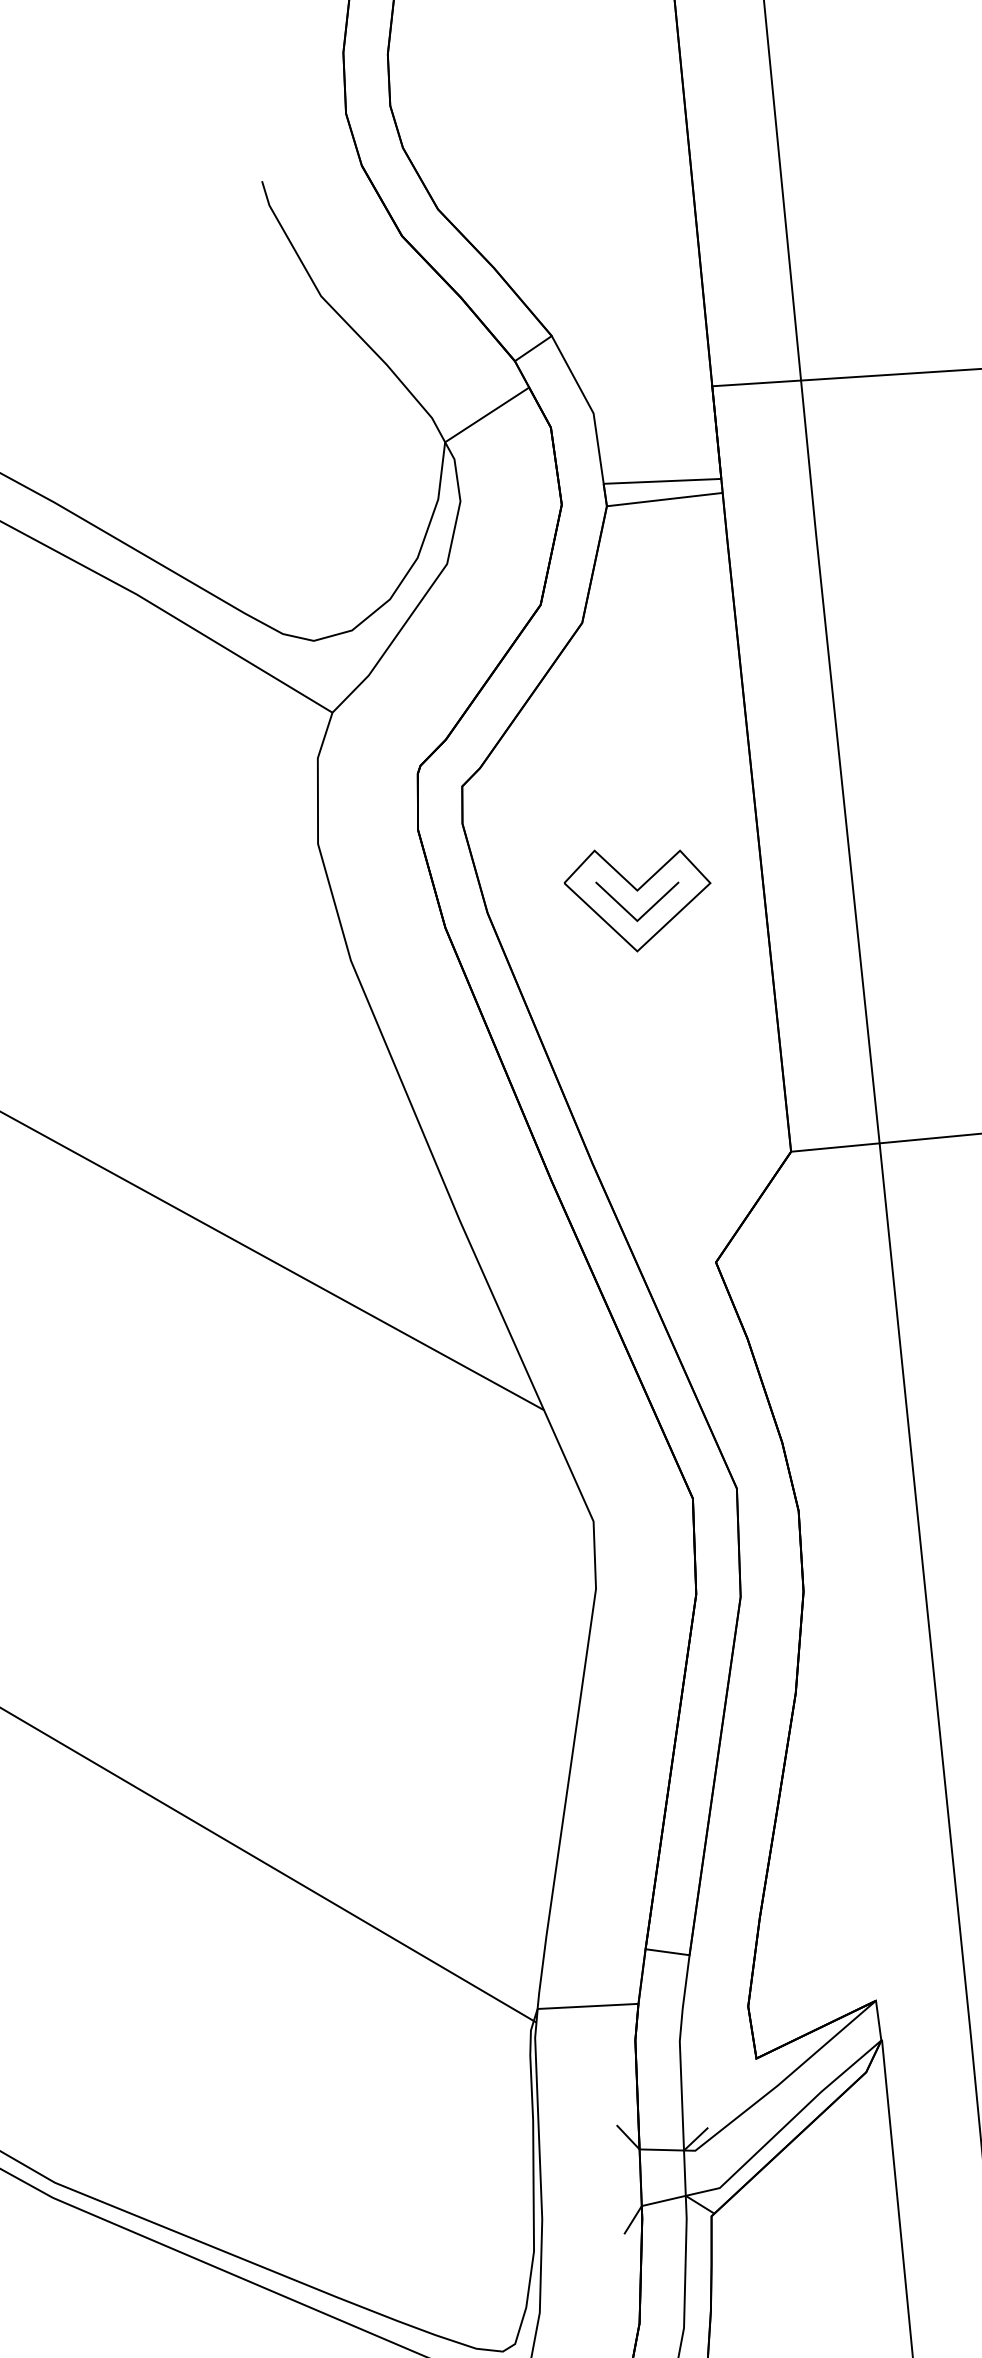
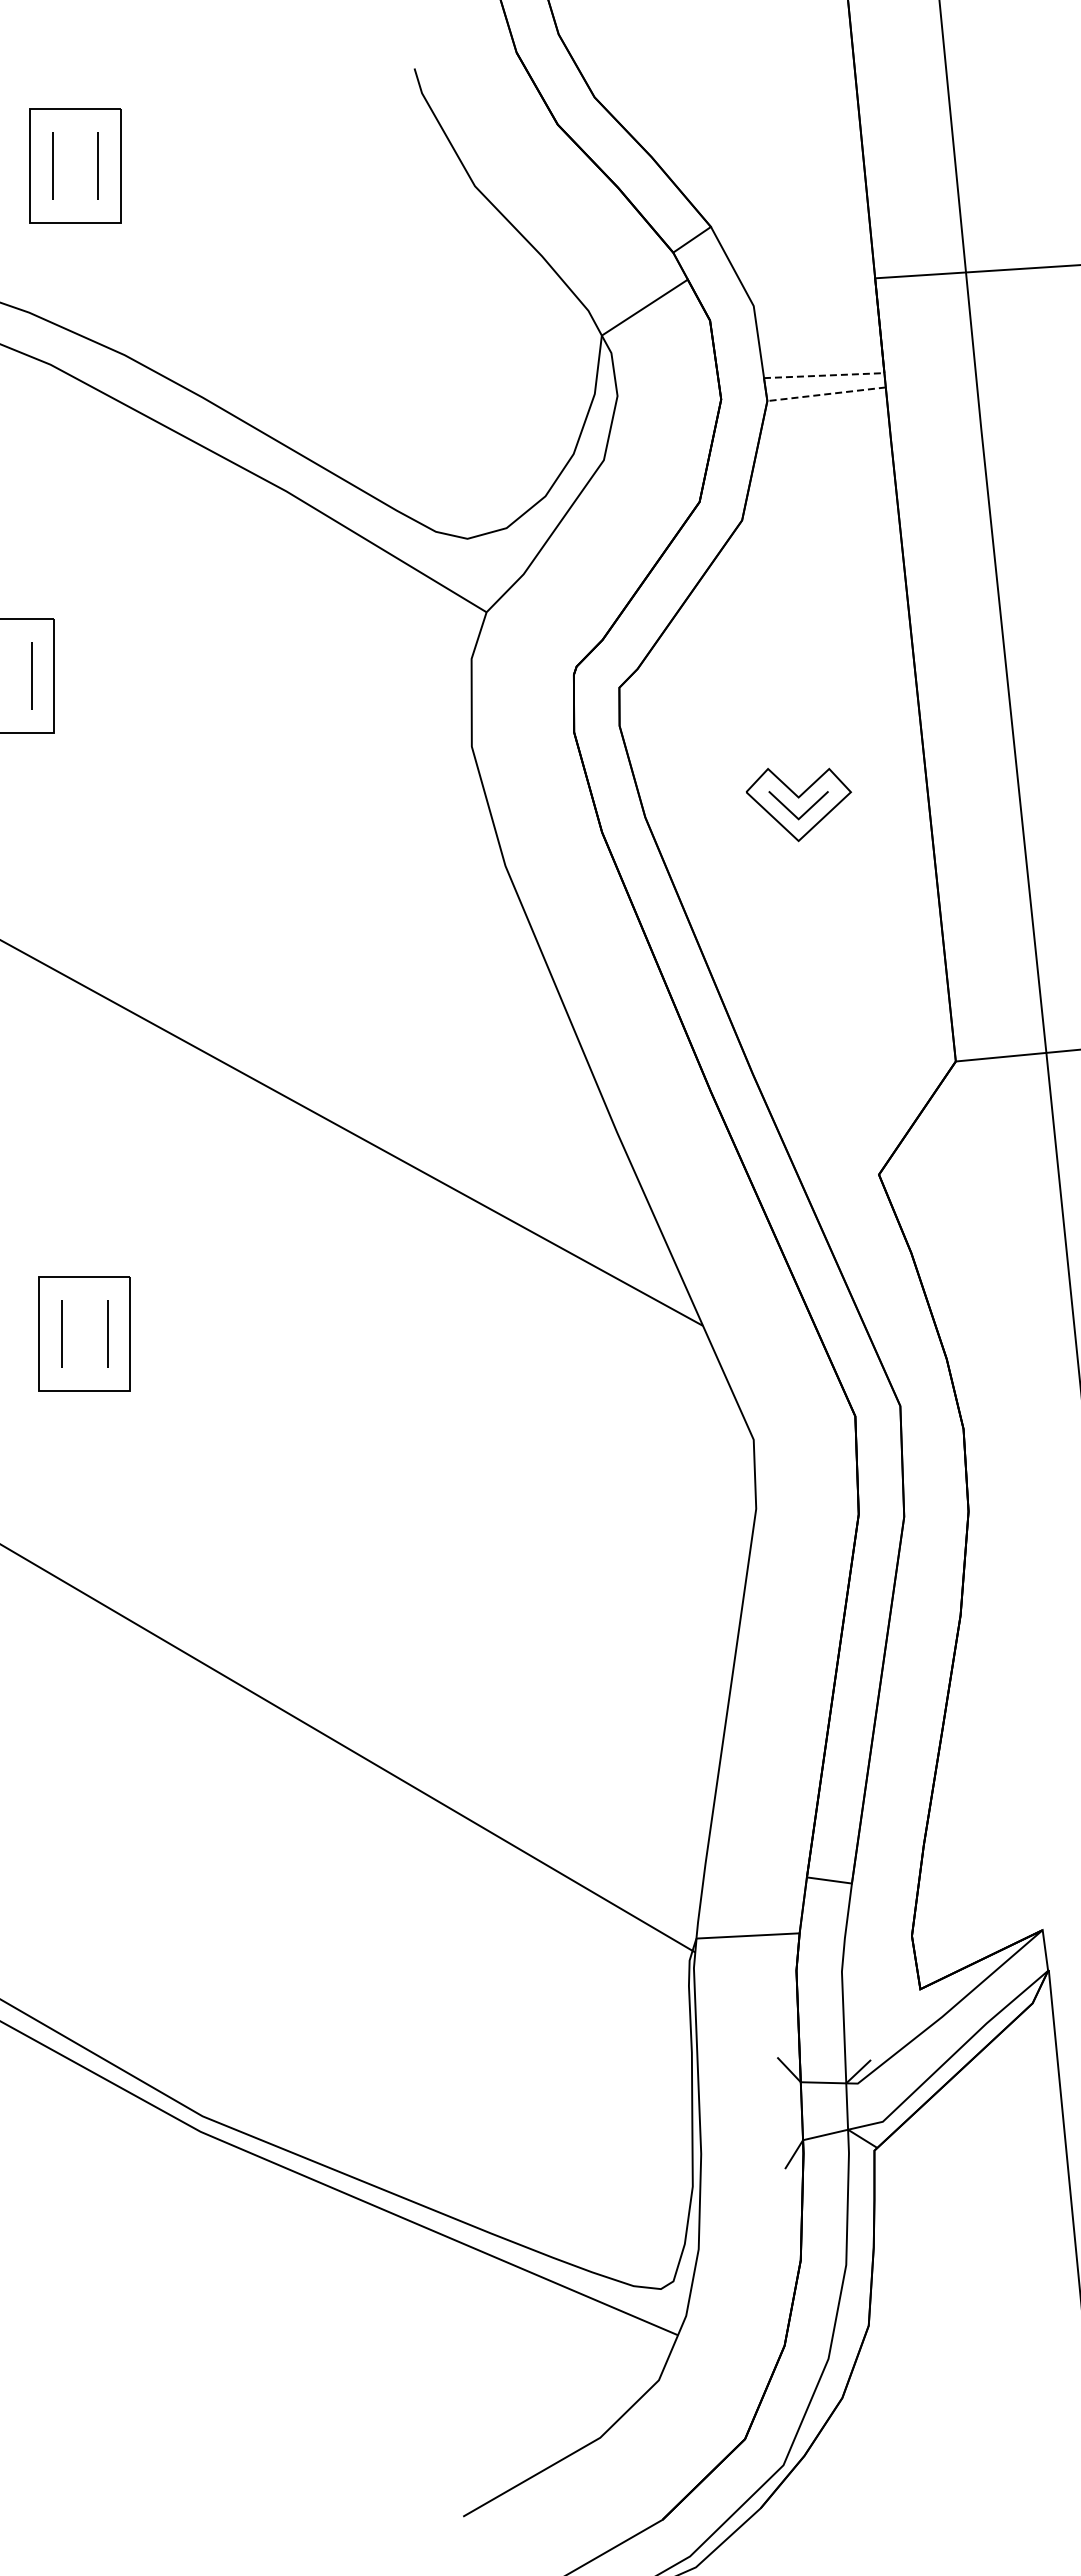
line: (662, 481) -> (824, 375), solid -> dashed
line: (664, 499) -> (826, 394), solid -> dashed
part: (637, 900) -> (798, 804), size x0.7

